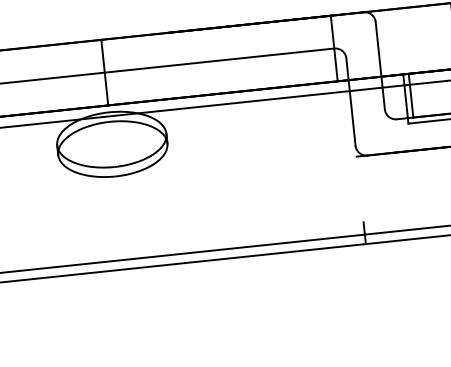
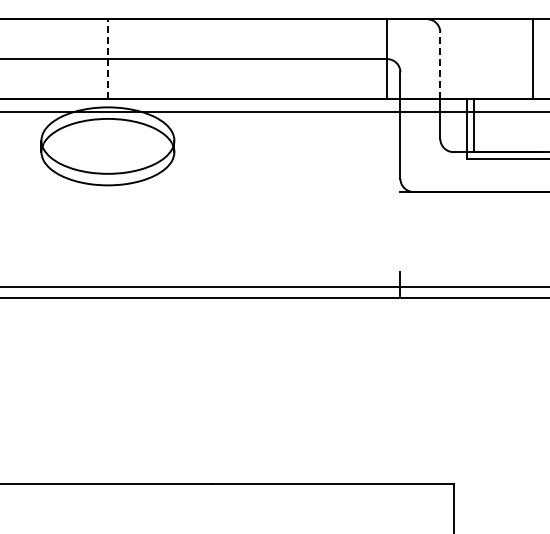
line: (378, 49) -> (440, 65), solid -> dashed
line: (104, 73) -> (107, 59), solid -> dashed

